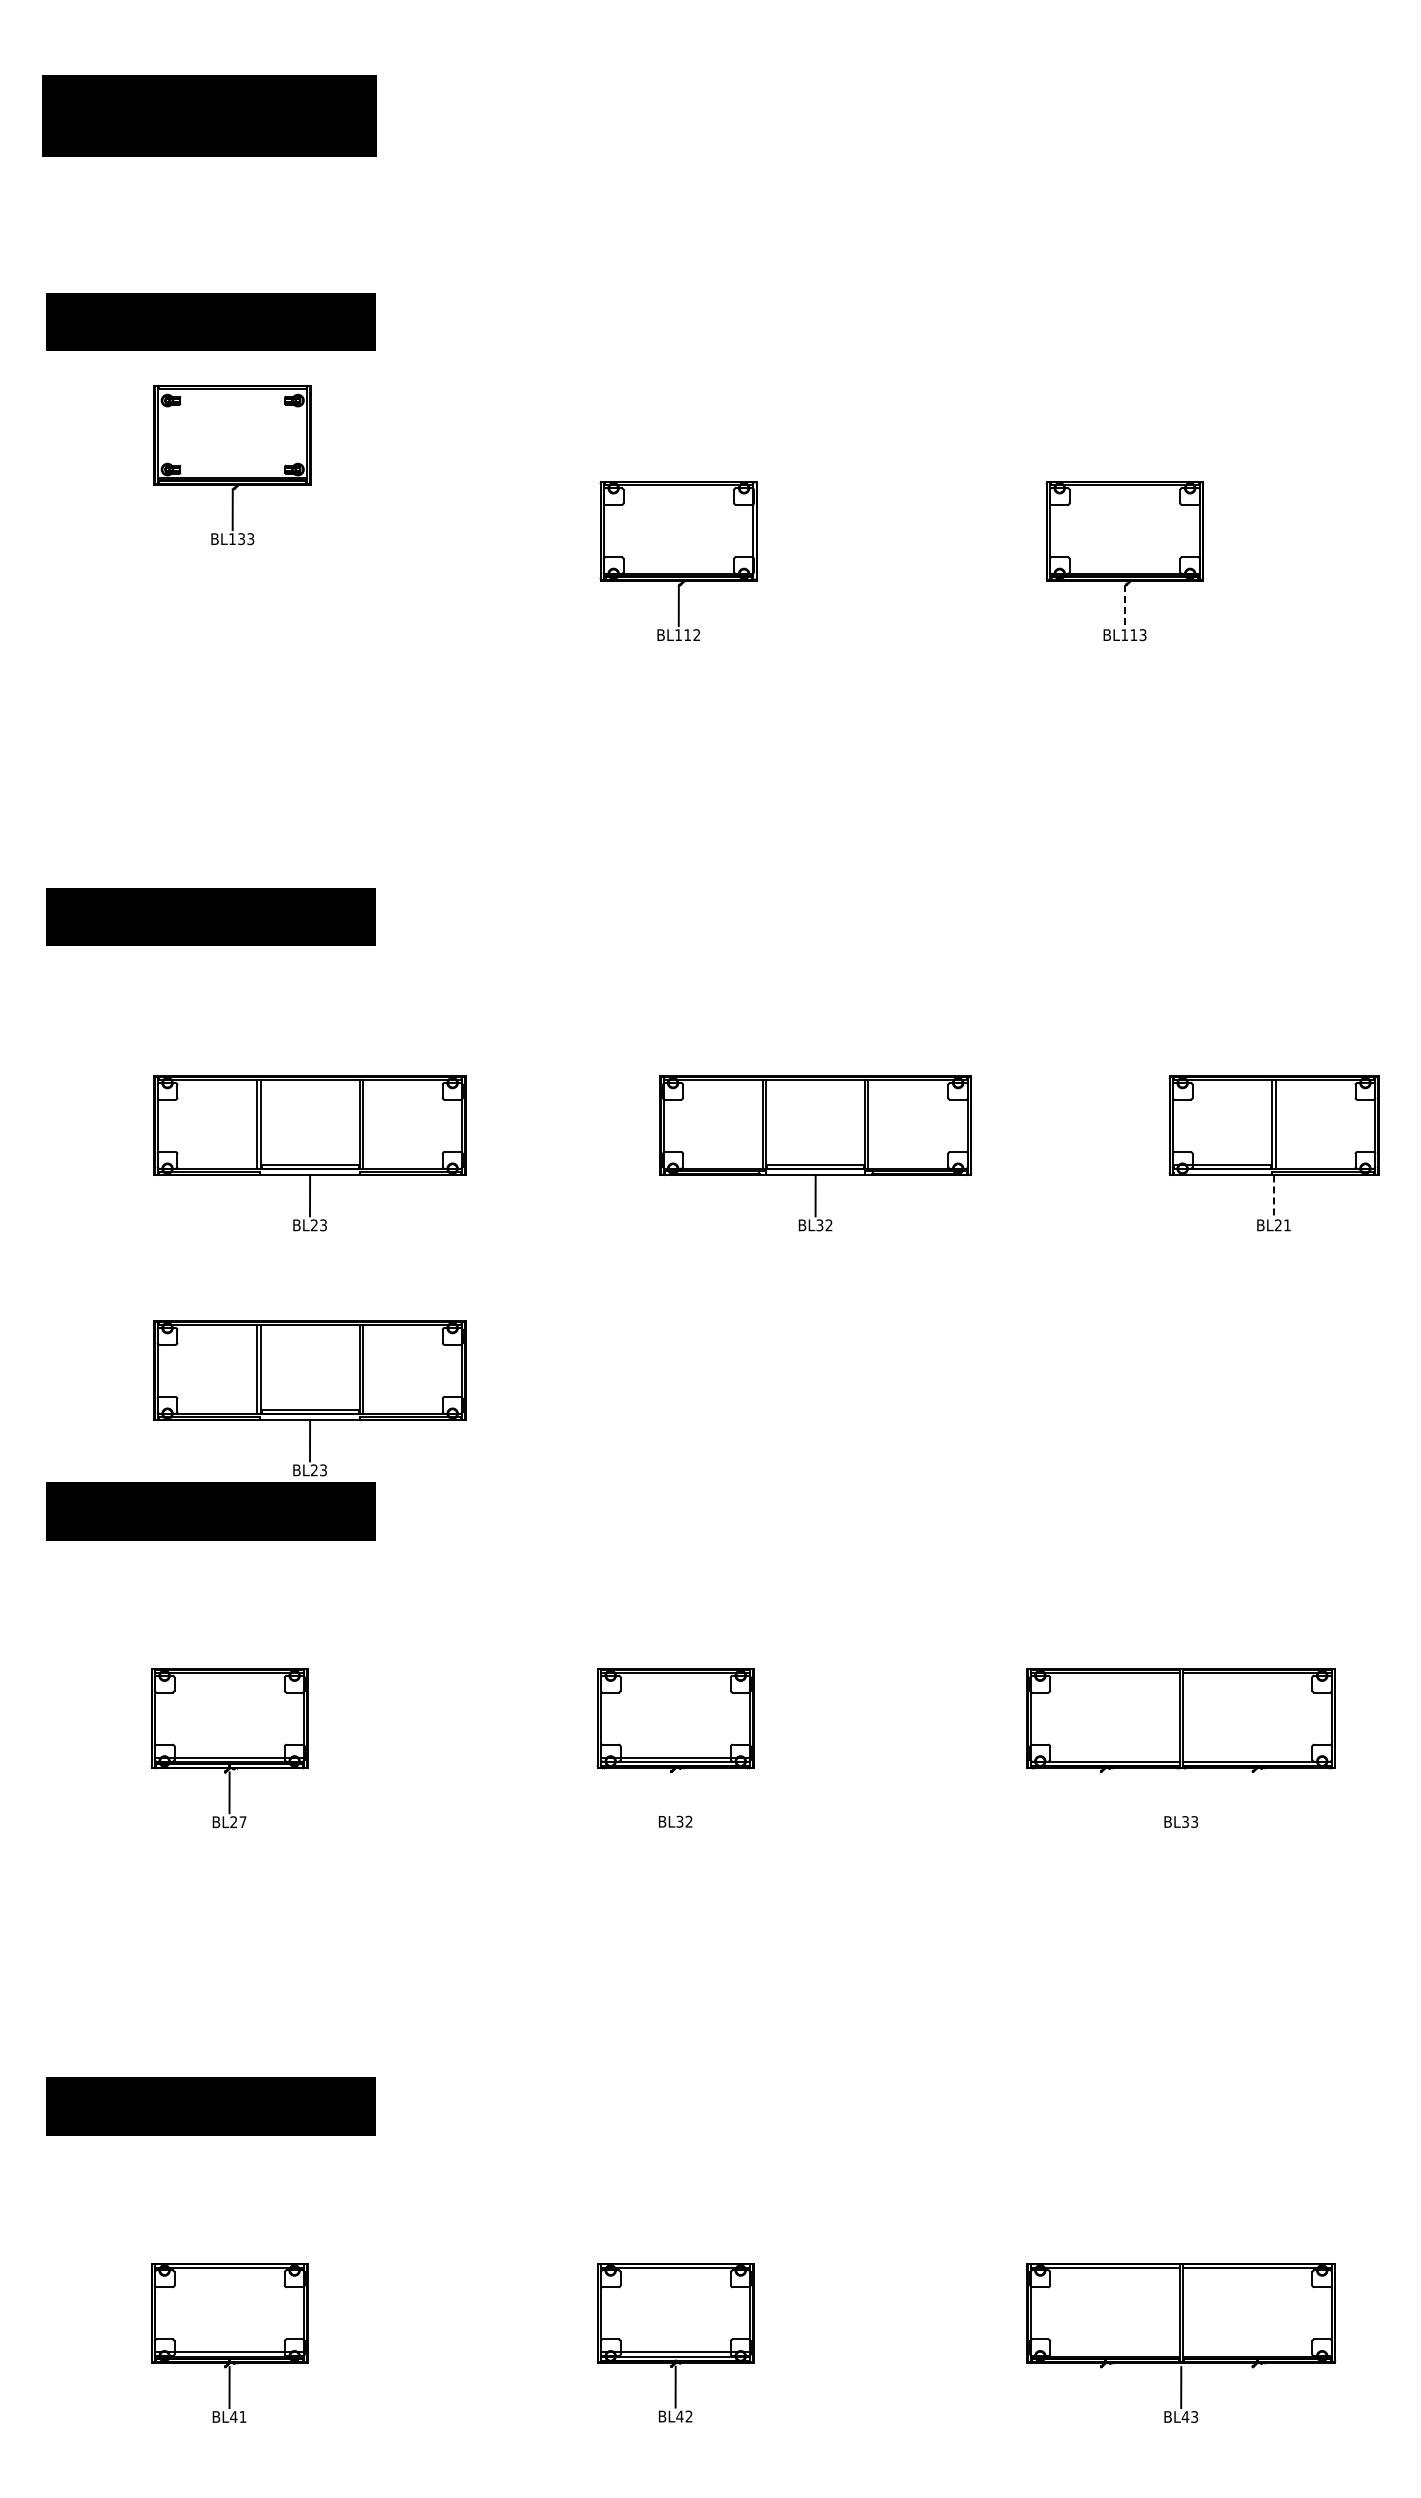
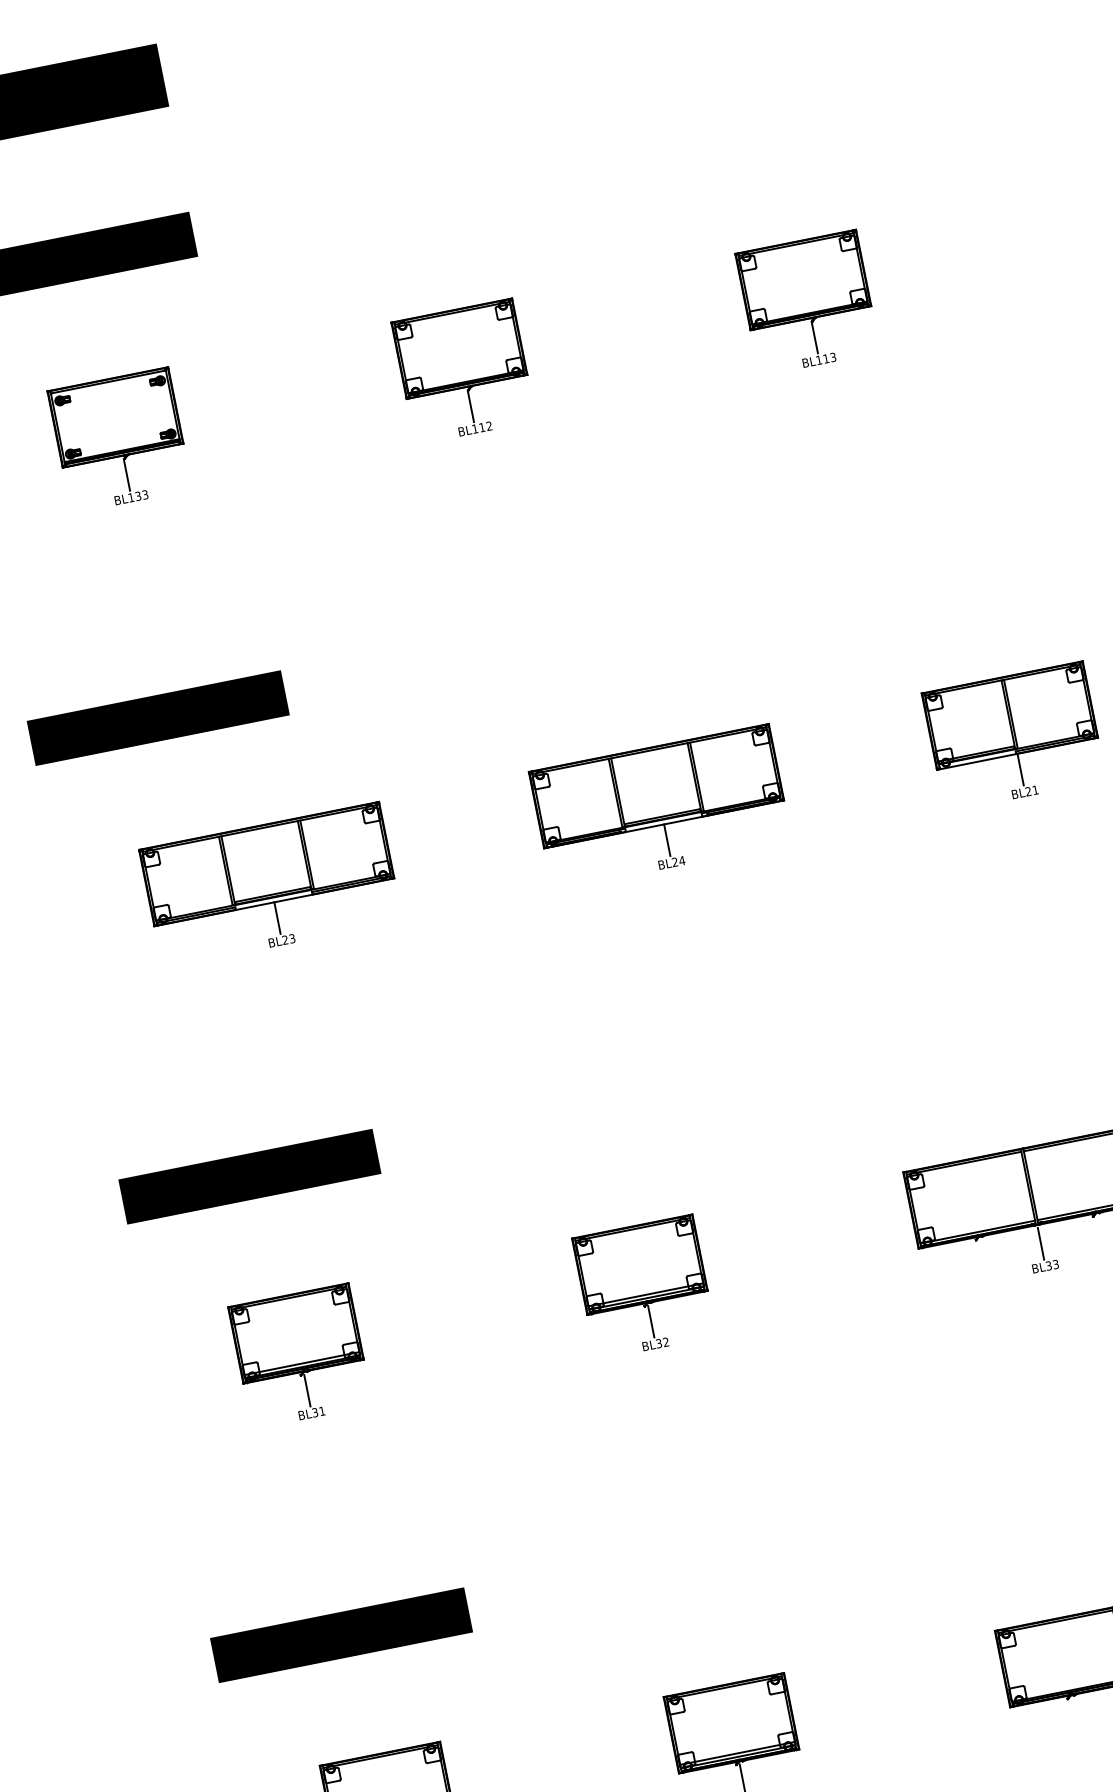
part: (232, 465) -> (119, 440), moved
line: (1124, 606) -> (814, 338), dashed -> solid
line: (1274, 1196) -> (1021, 769), dashed -> solid
text: (824, 1225) -> (678, 861), BL32 -> BL24
part: (309, 1398) -> (308, 1074), removed
line: (675, 1791) -> (650, 1320), added
line: (1181, 1792) -> (1041, 1243), added
text: (238, 1822) -> (318, 1412), BL27 -> BL31

